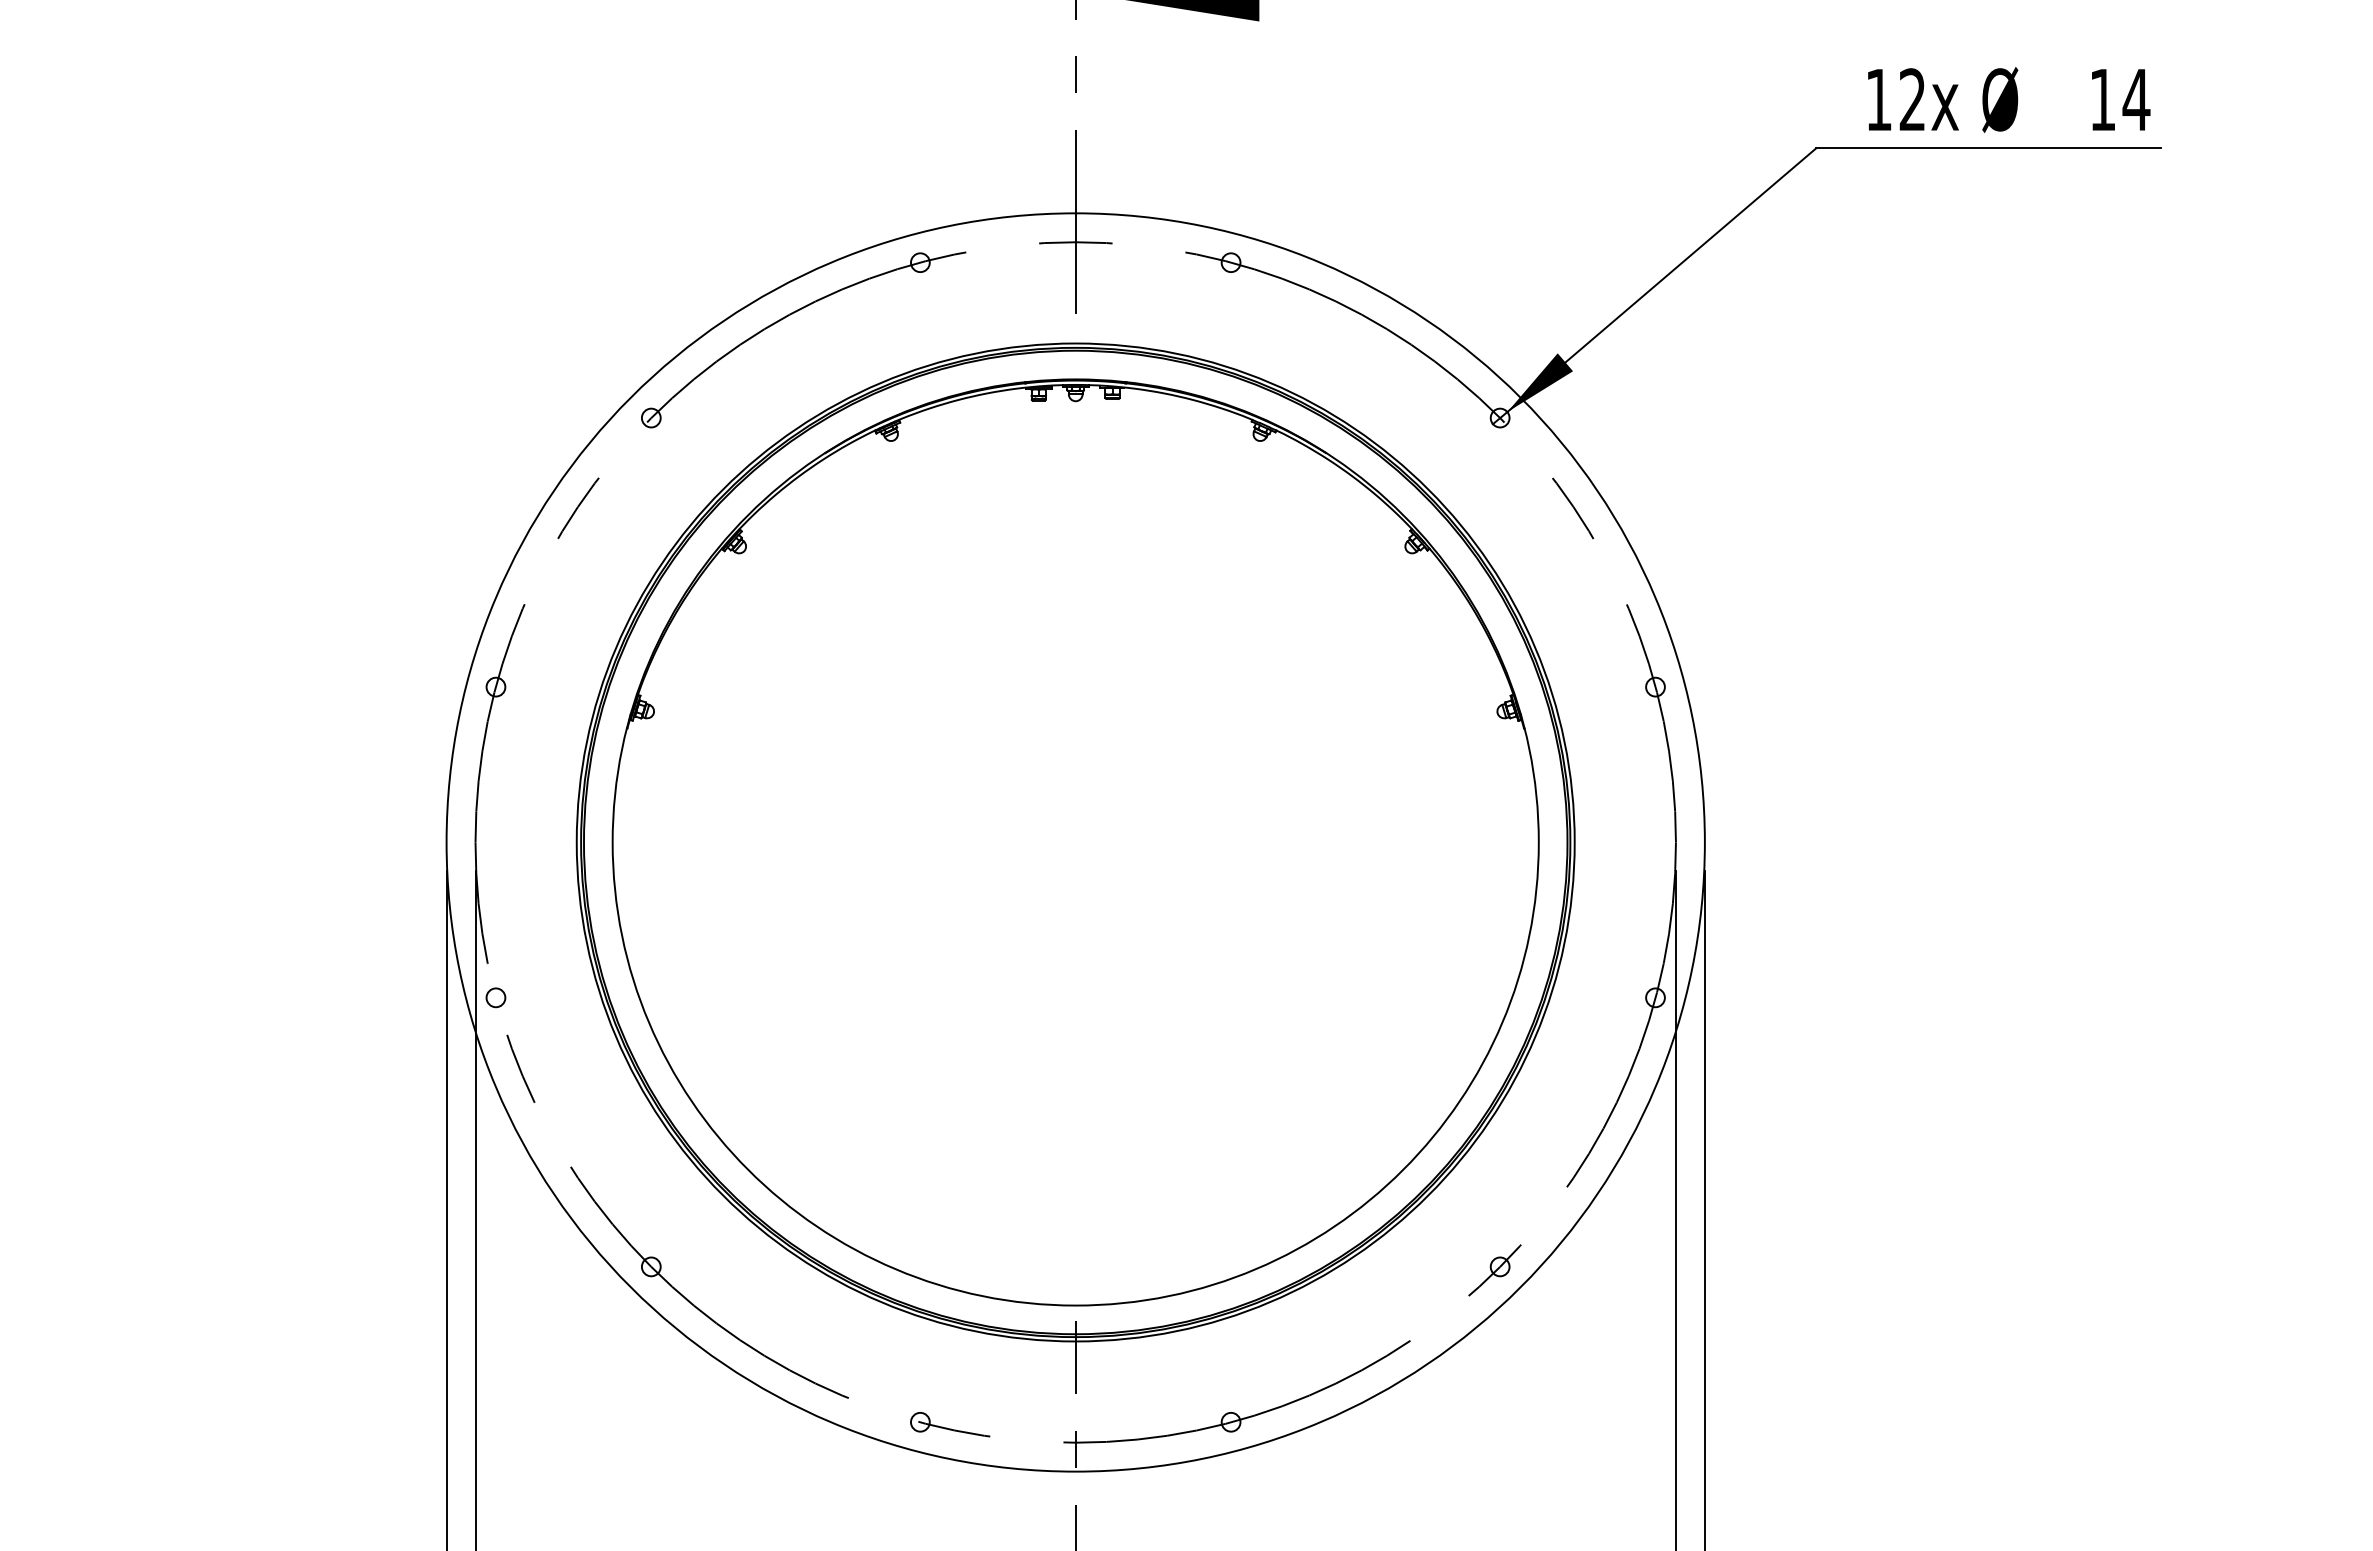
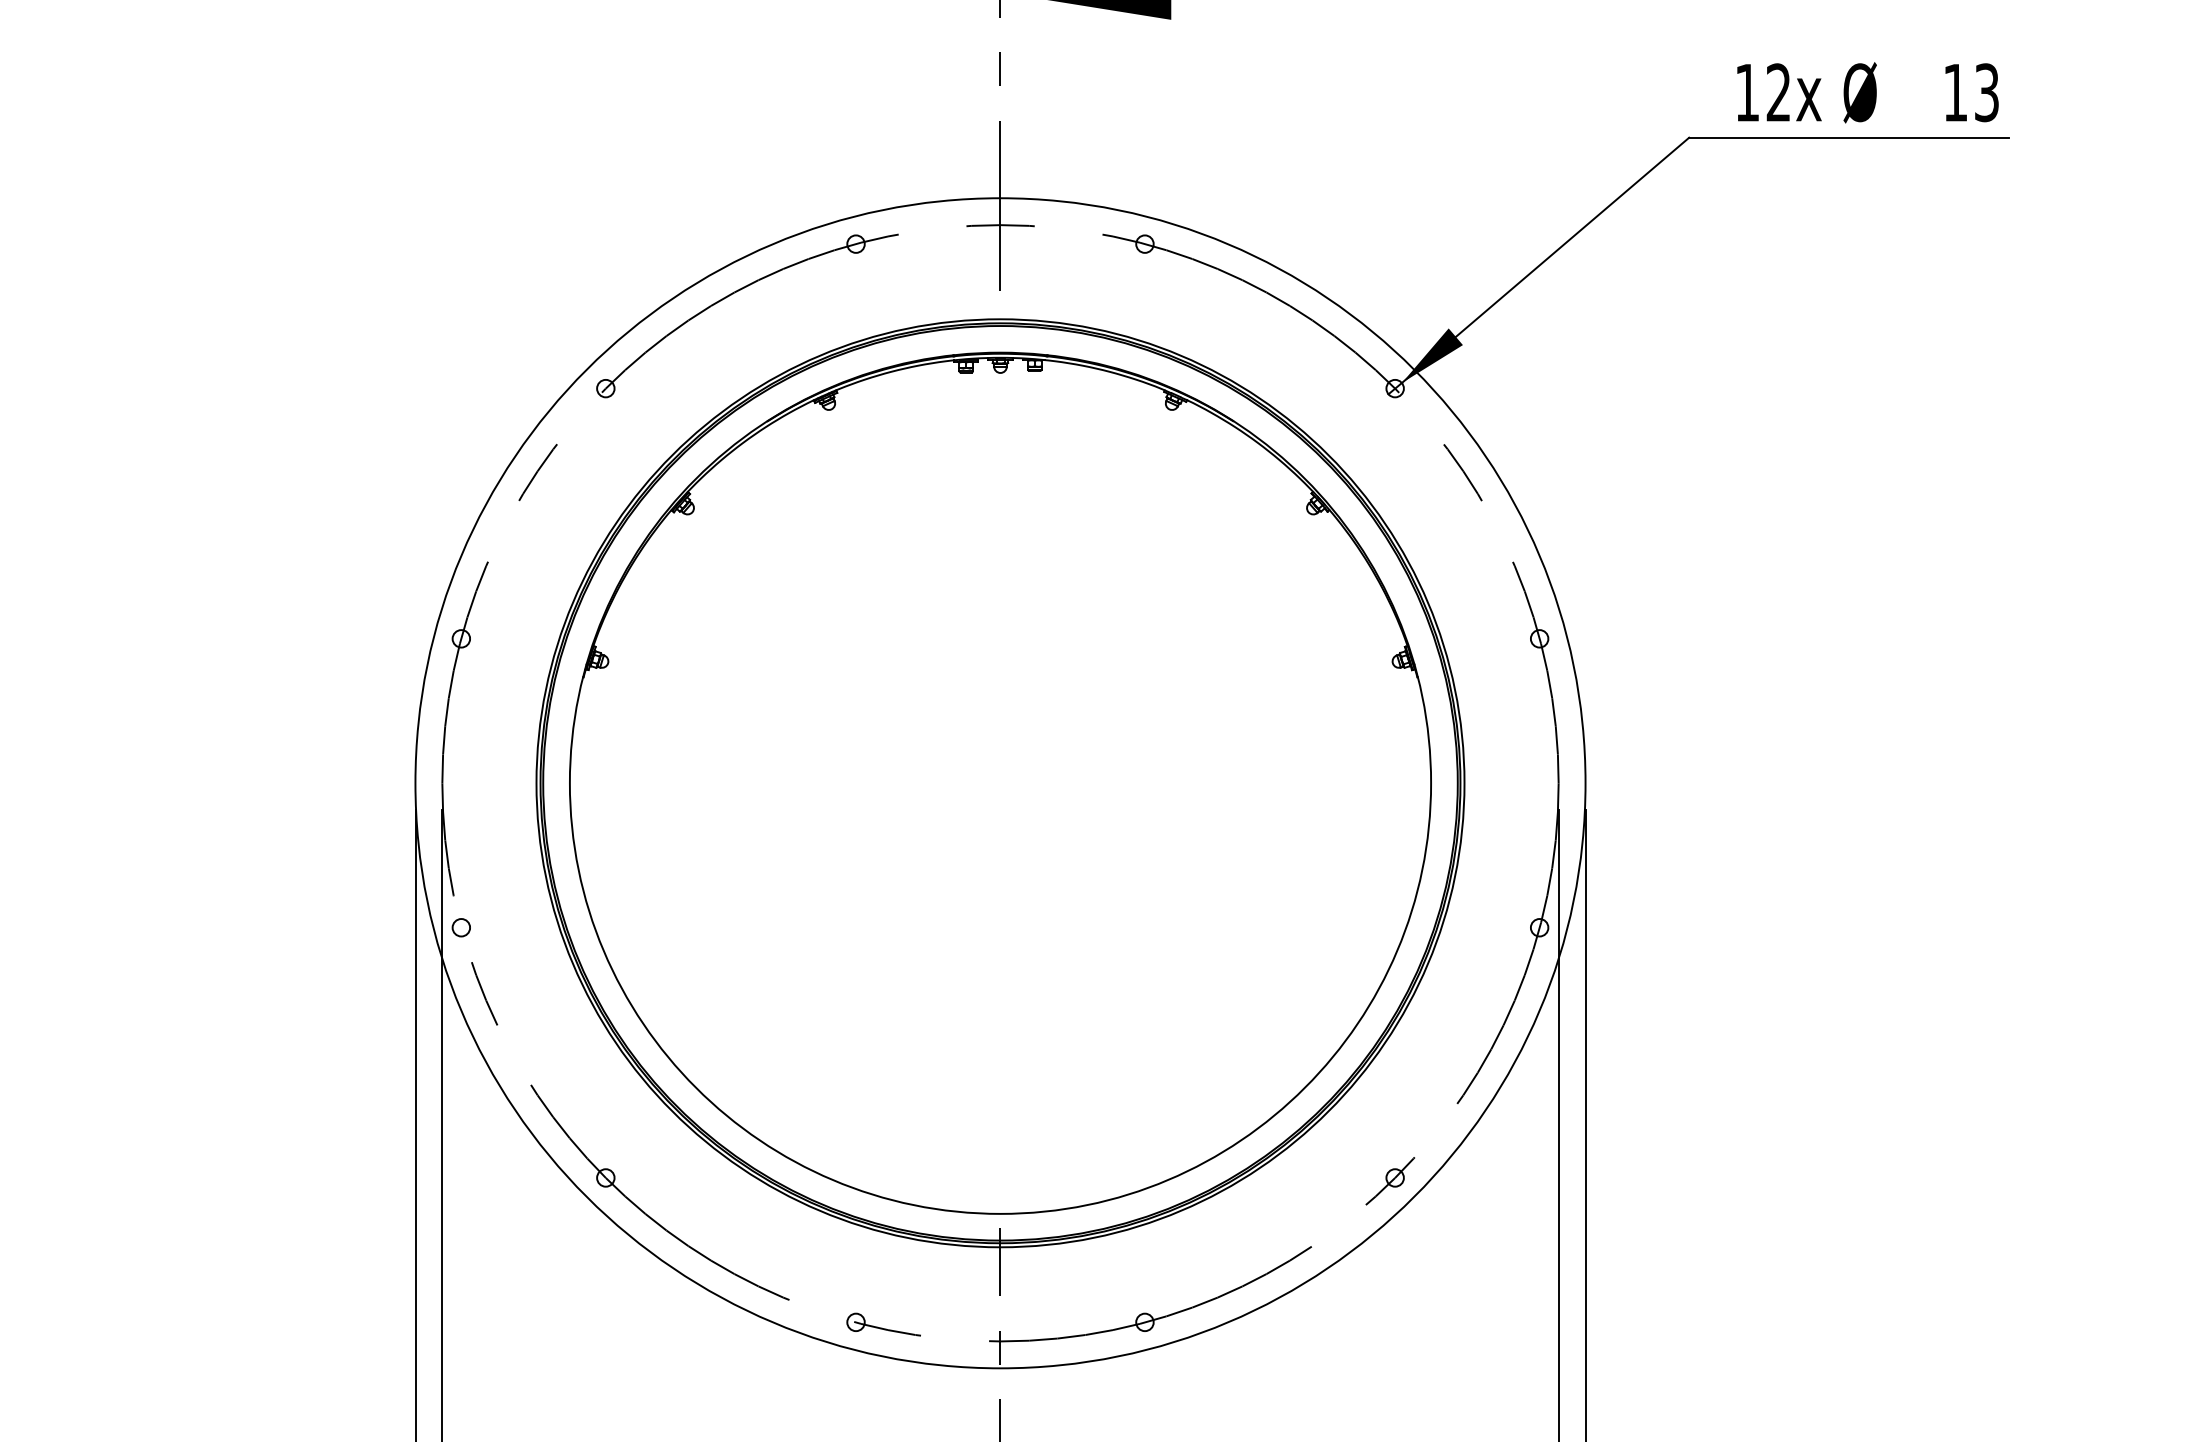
text: (2136, 99) -> (1986, 92), 14 -> 13

